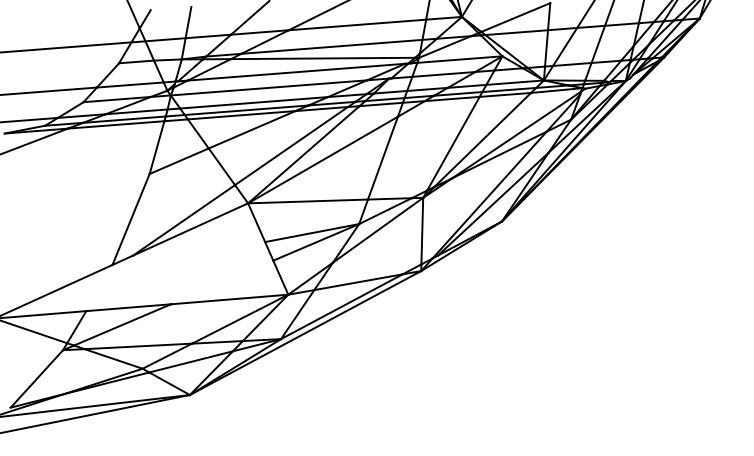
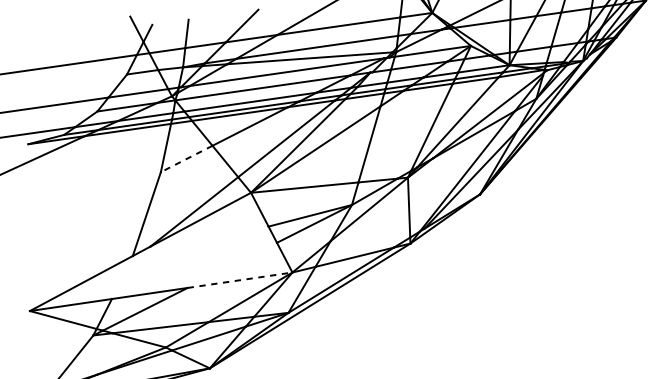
line: (178, 161) -> (186, 159), solid -> dashed
line: (229, 299) -> (239, 280), solid -> dashed

